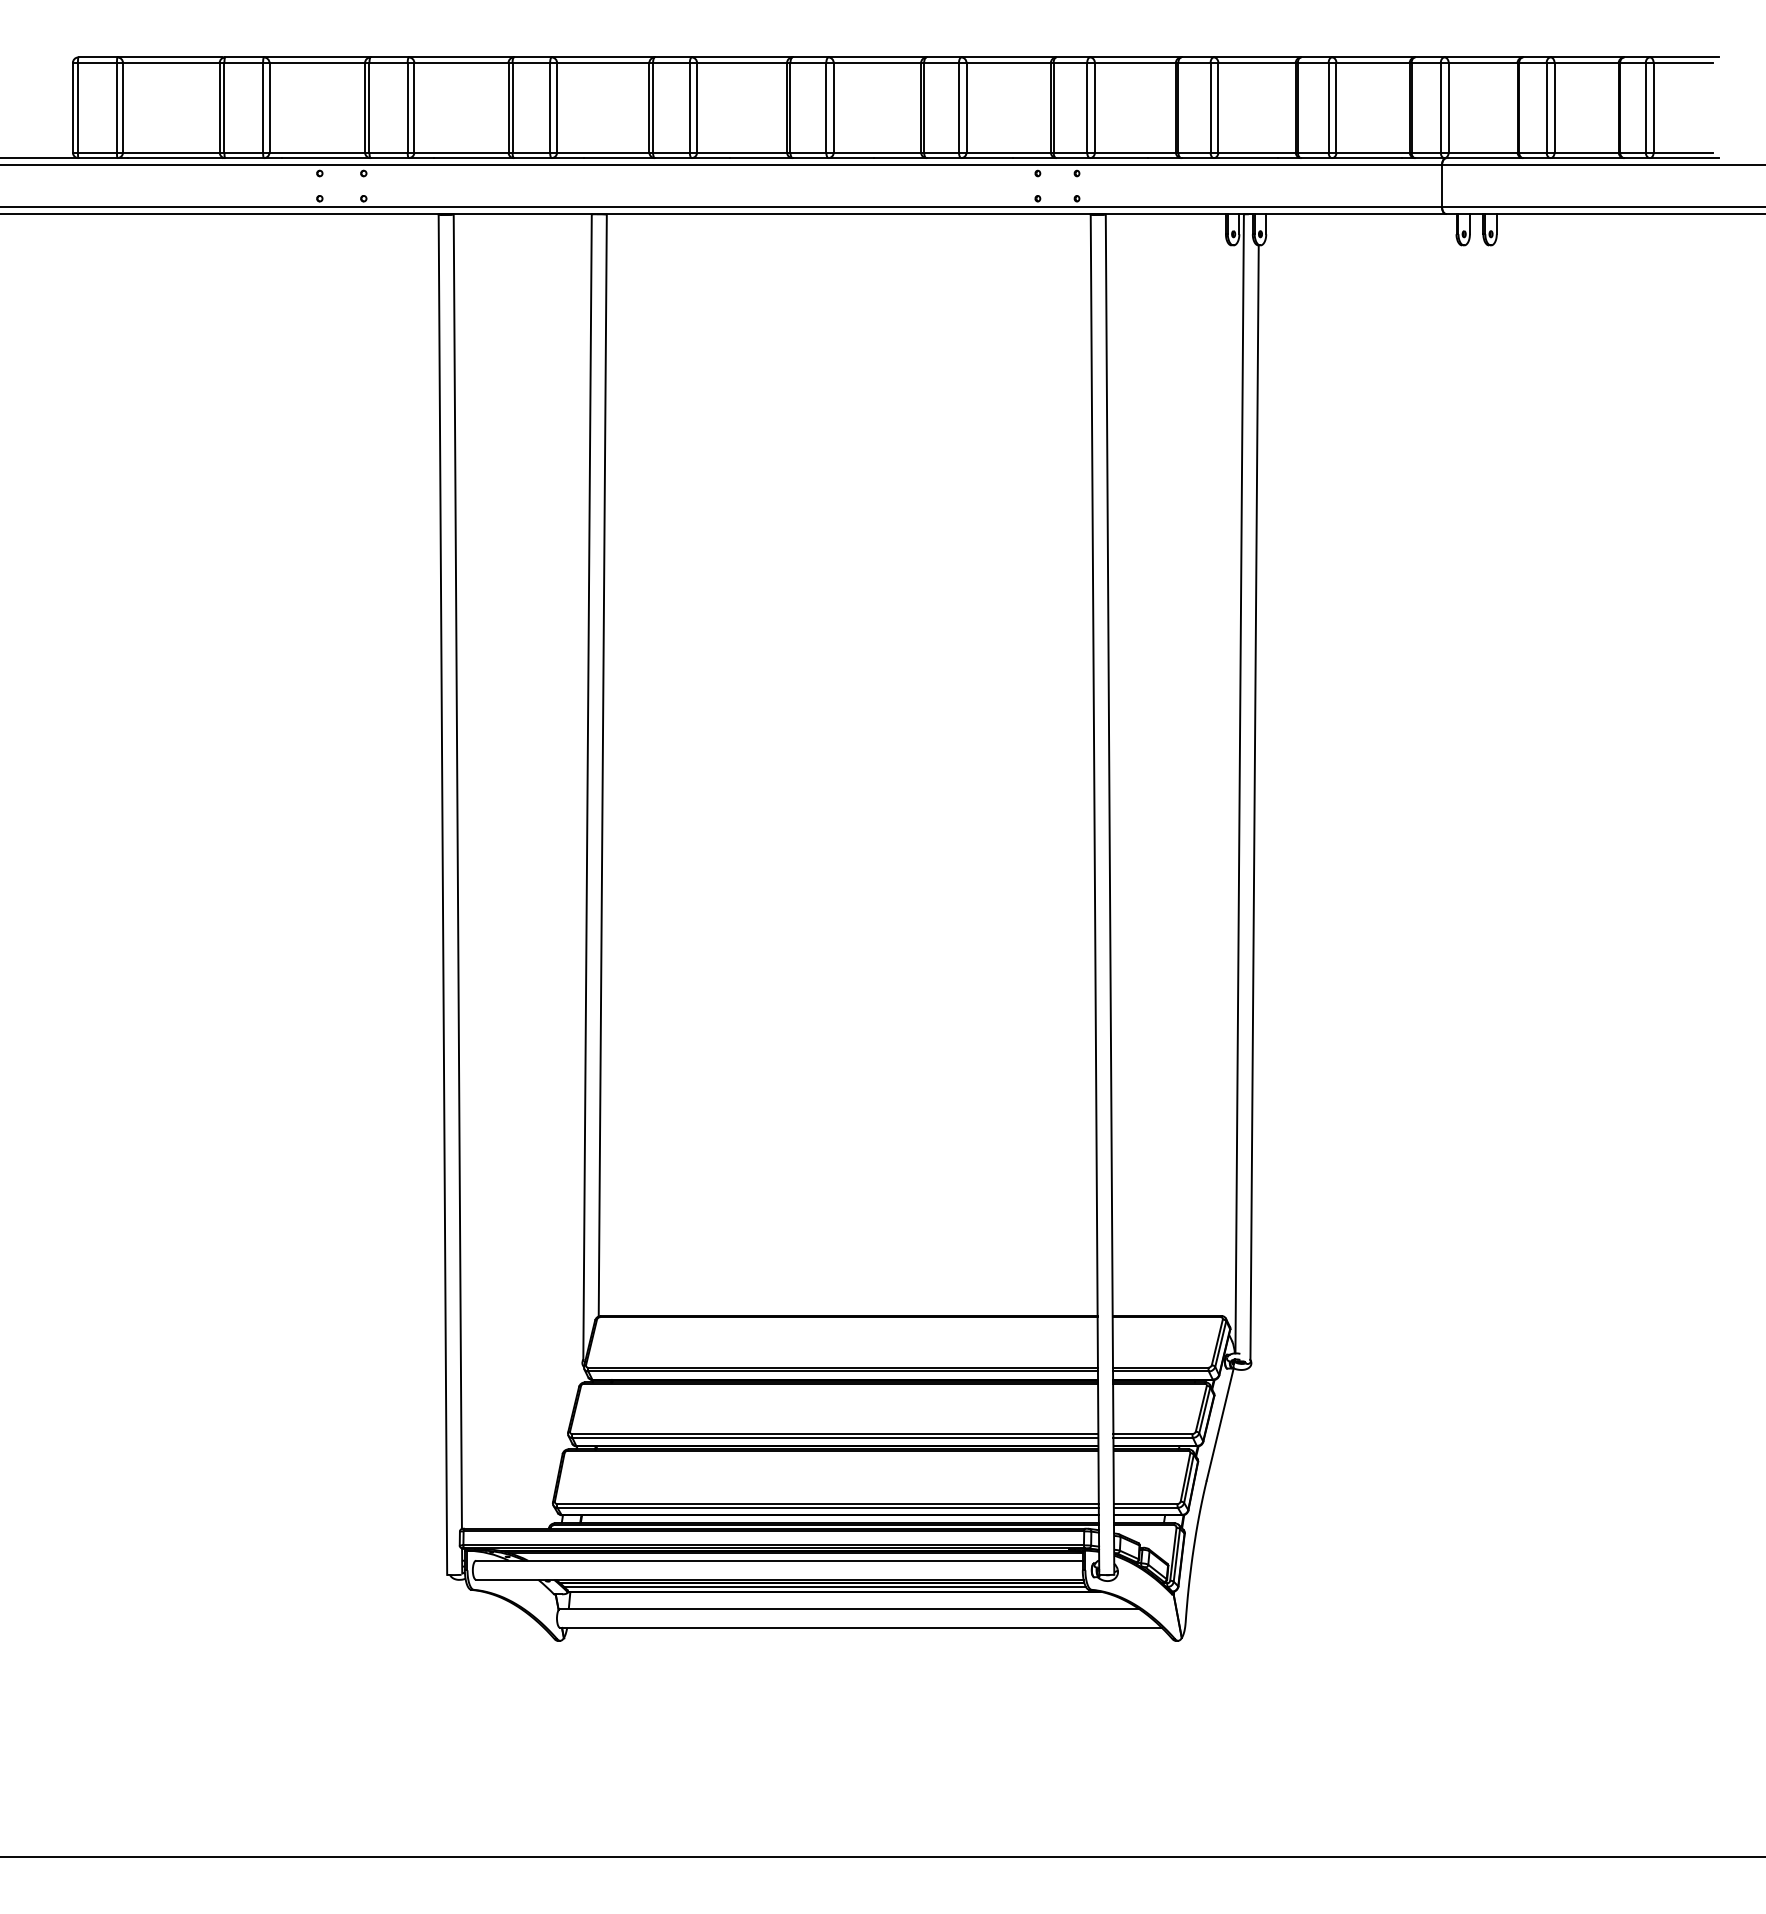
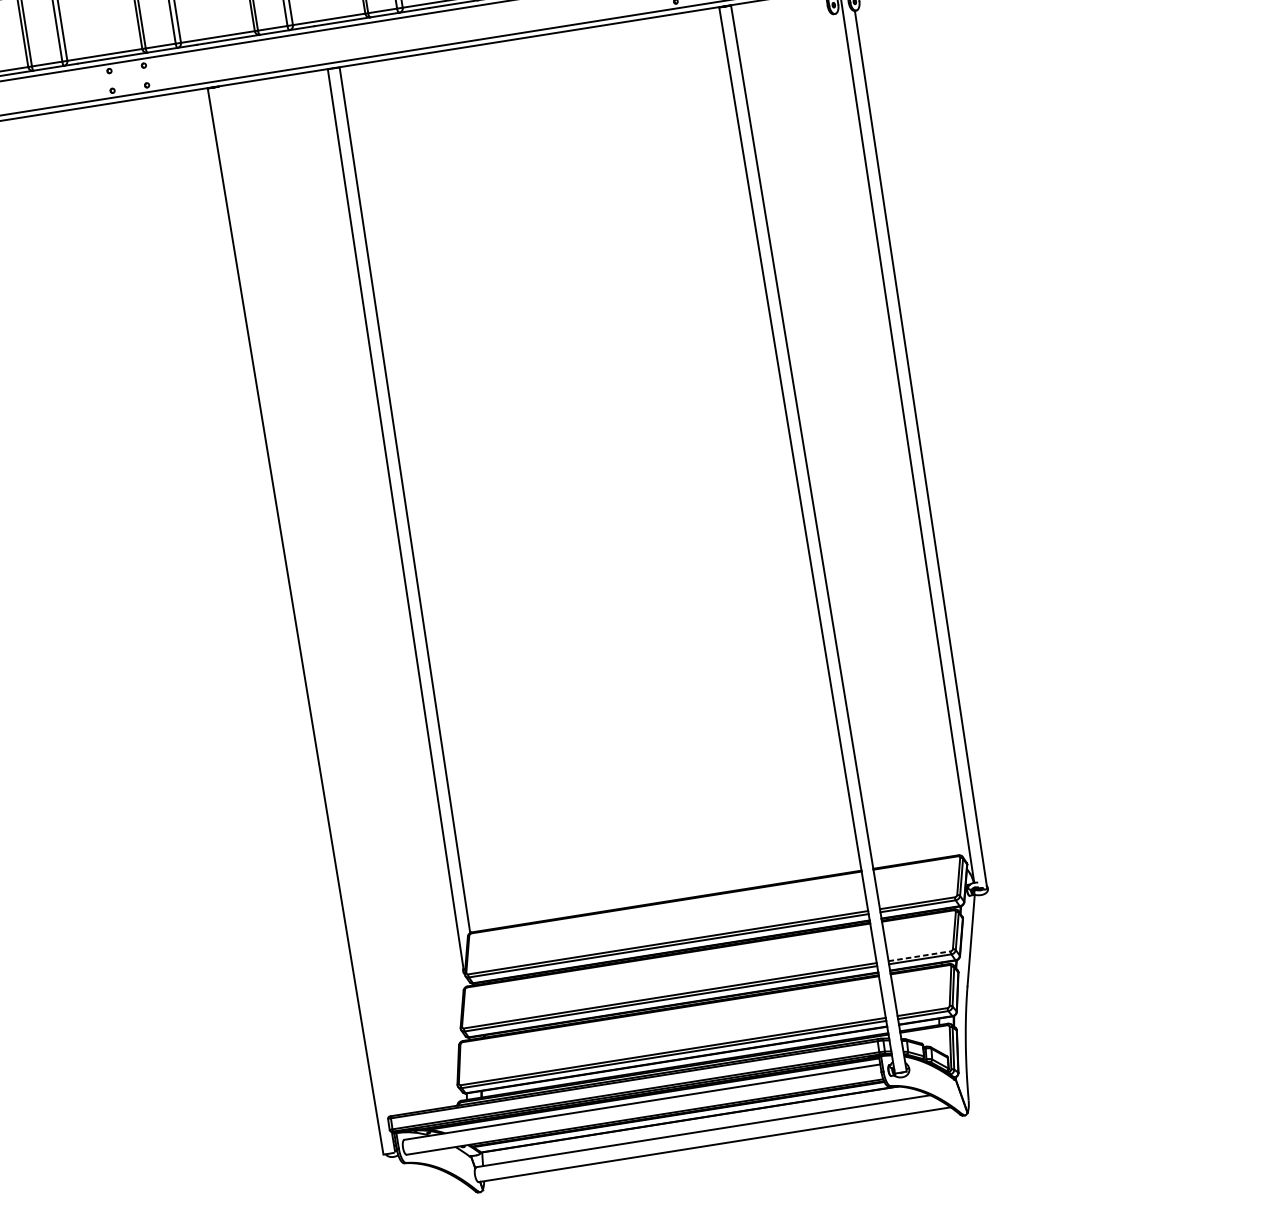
line: (457, 871) -> (304, 601), removed
line: (1153, 1433) -> (919, 955), solid -> dashed
line: (824, 1586) -> (680, 1116), removed

